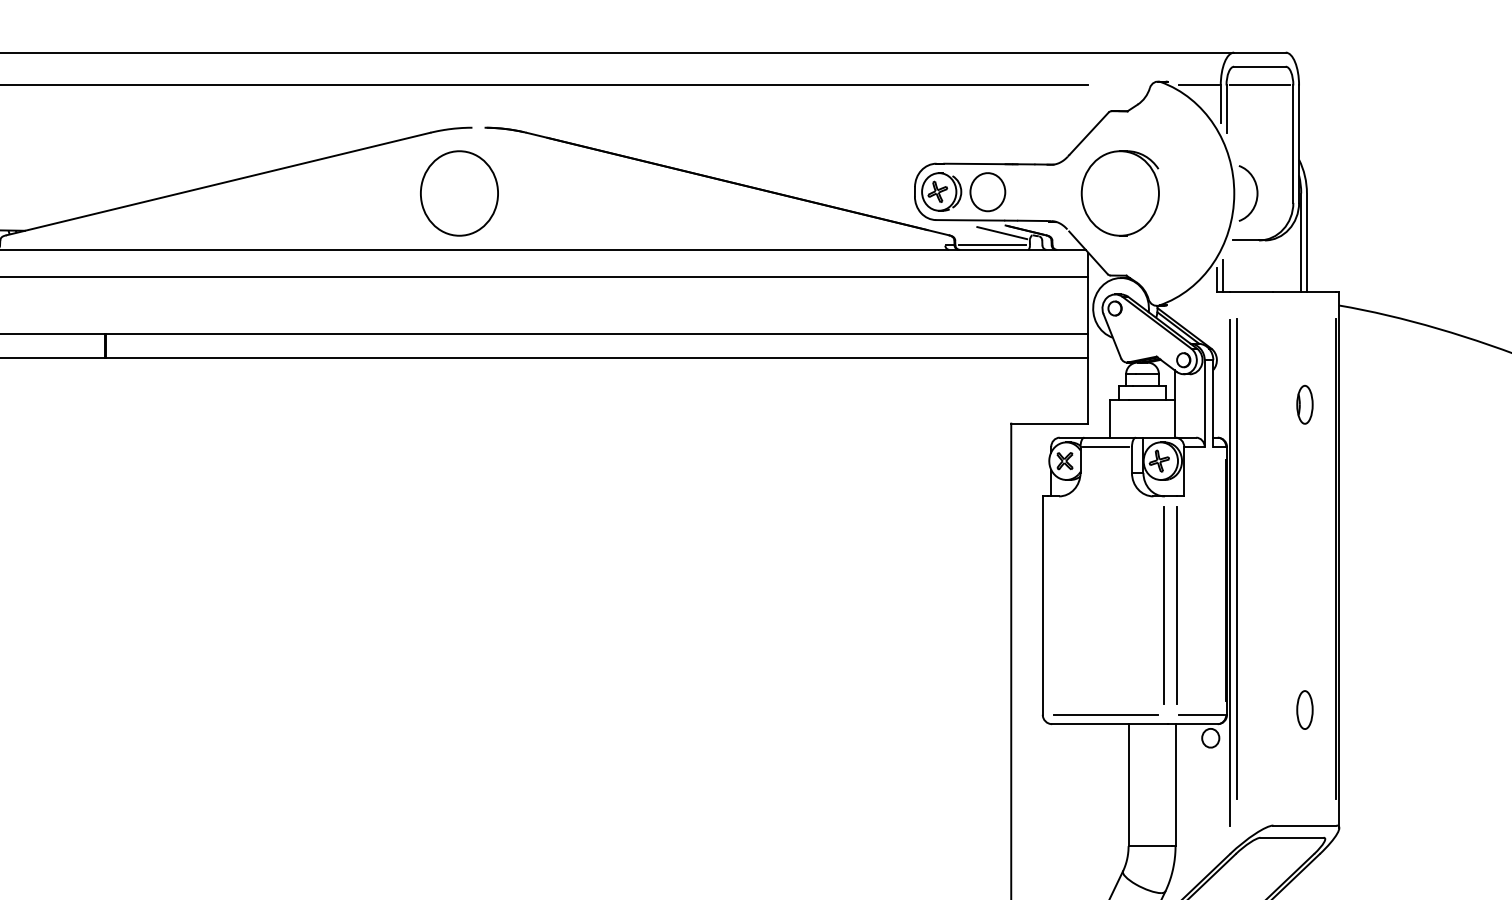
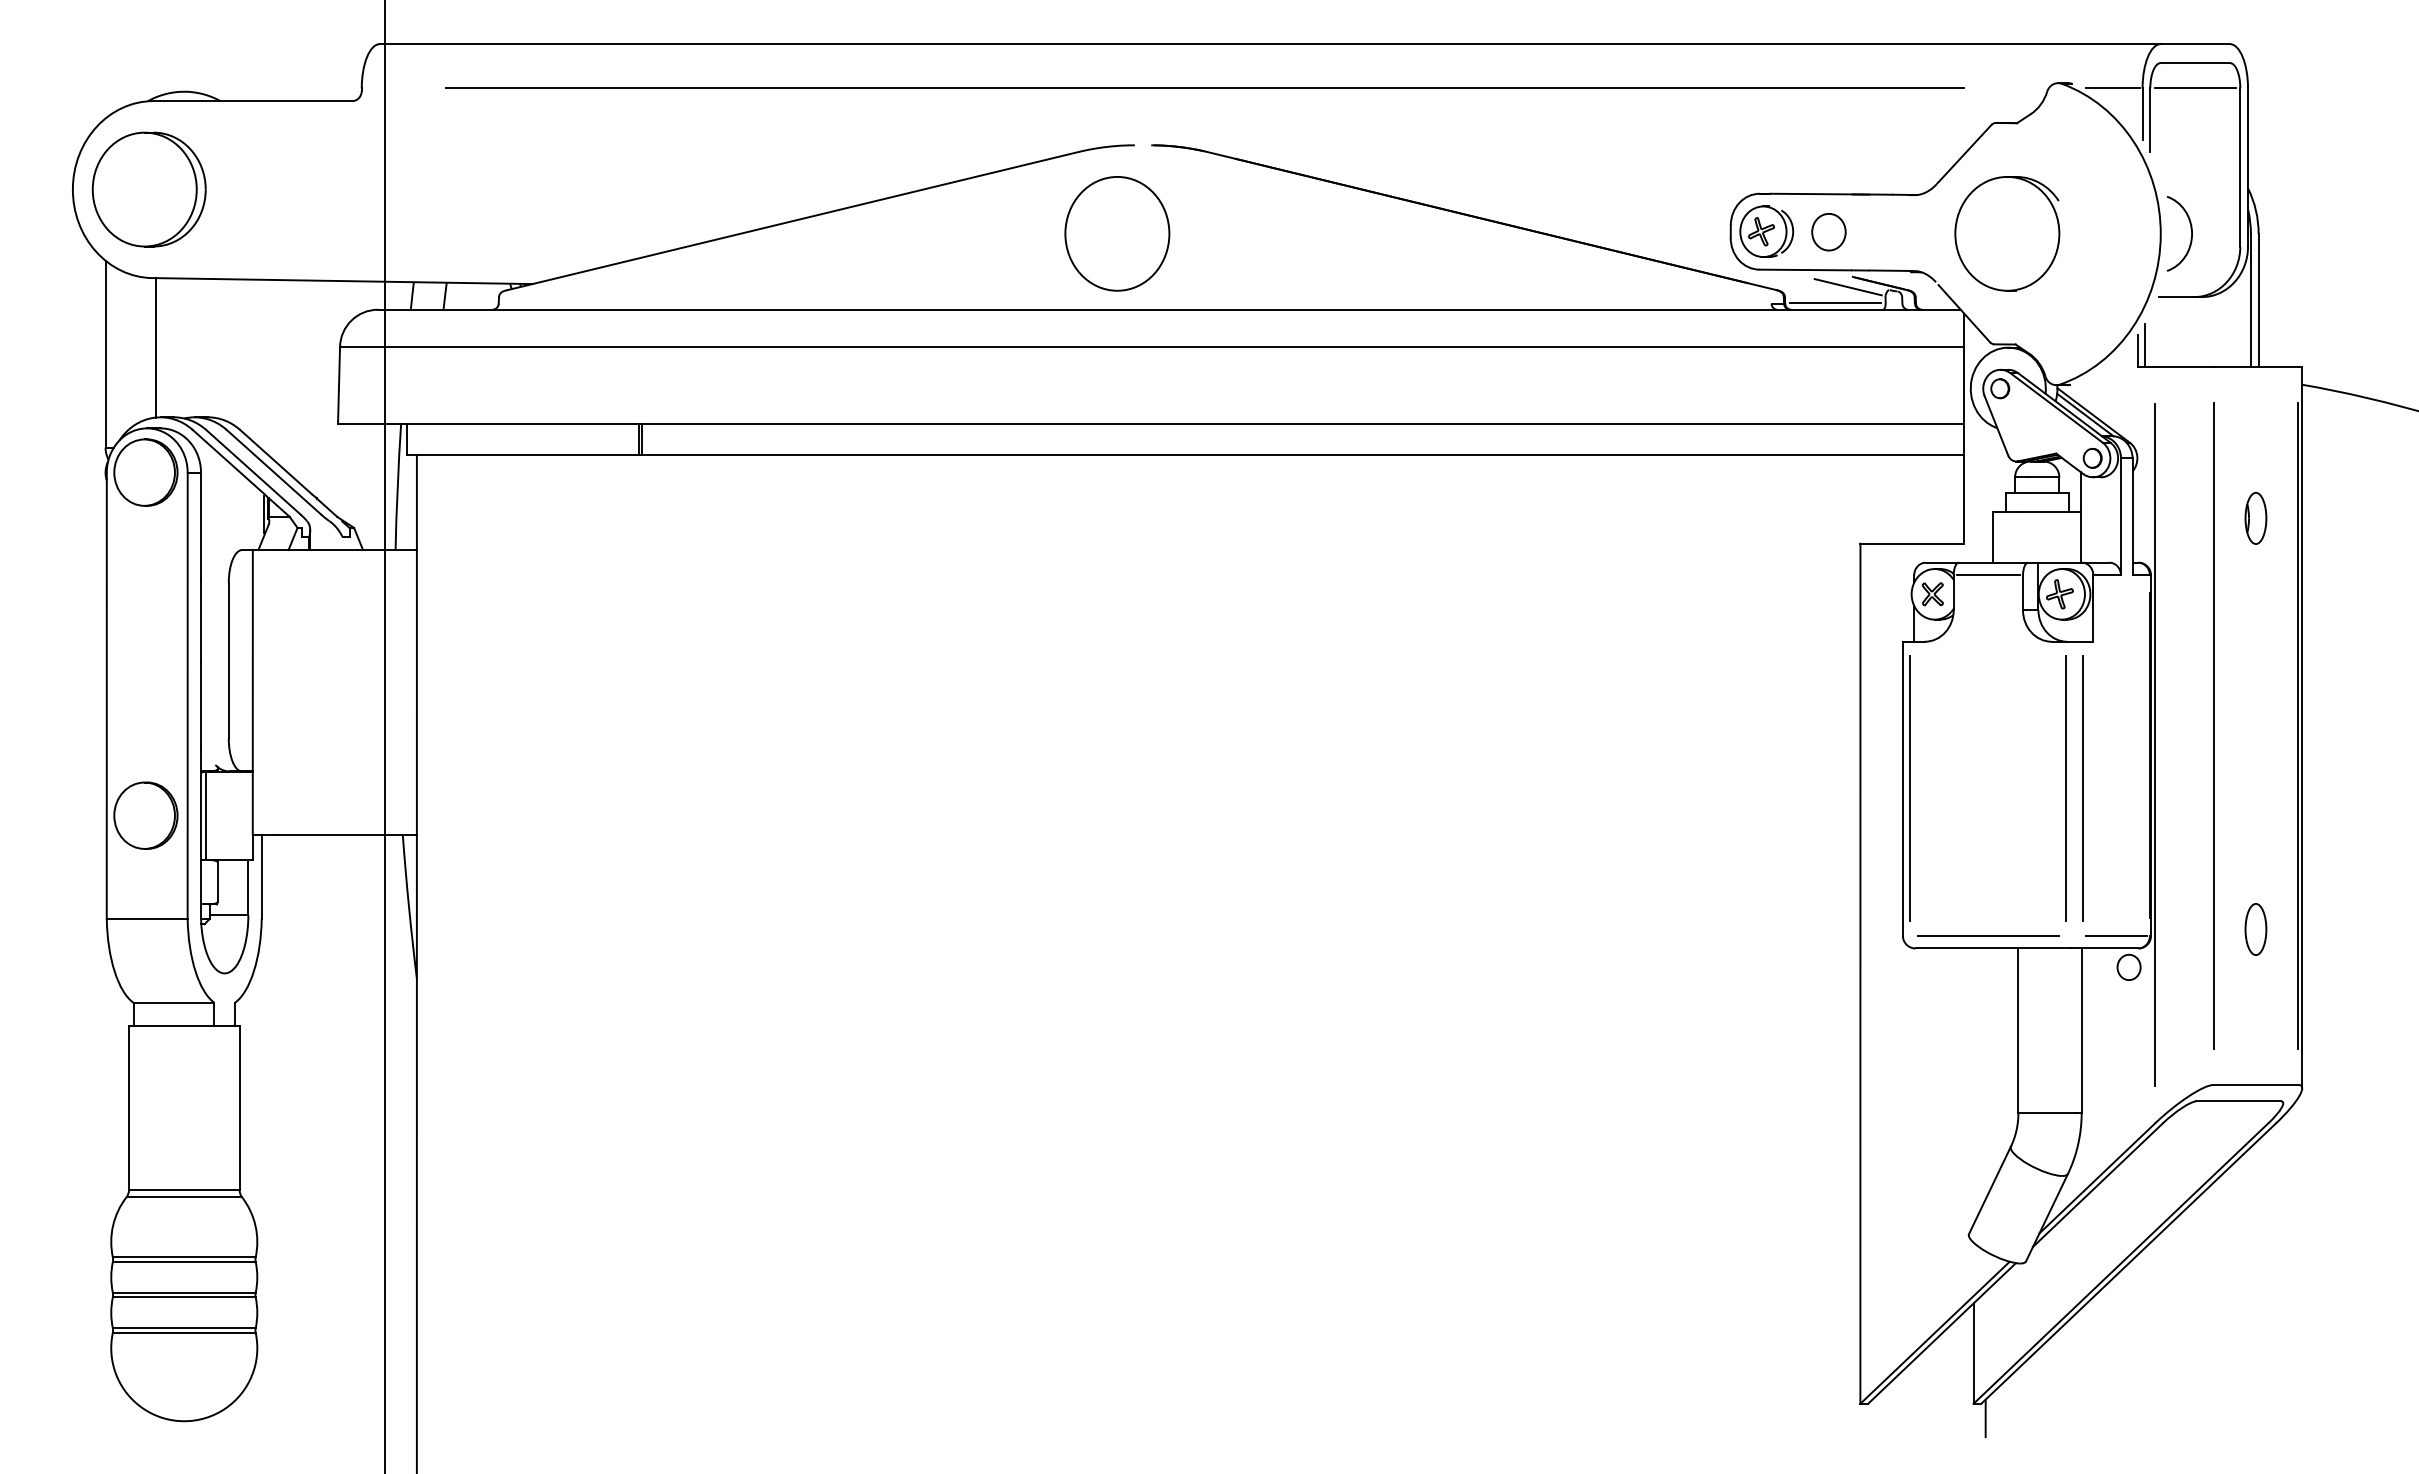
part: (987, 192) -> (1828, 232), size x0.71
line: (1237, 558) -> (2213, 725), moved
line: (1048, 605) -> (1910, 788), added

